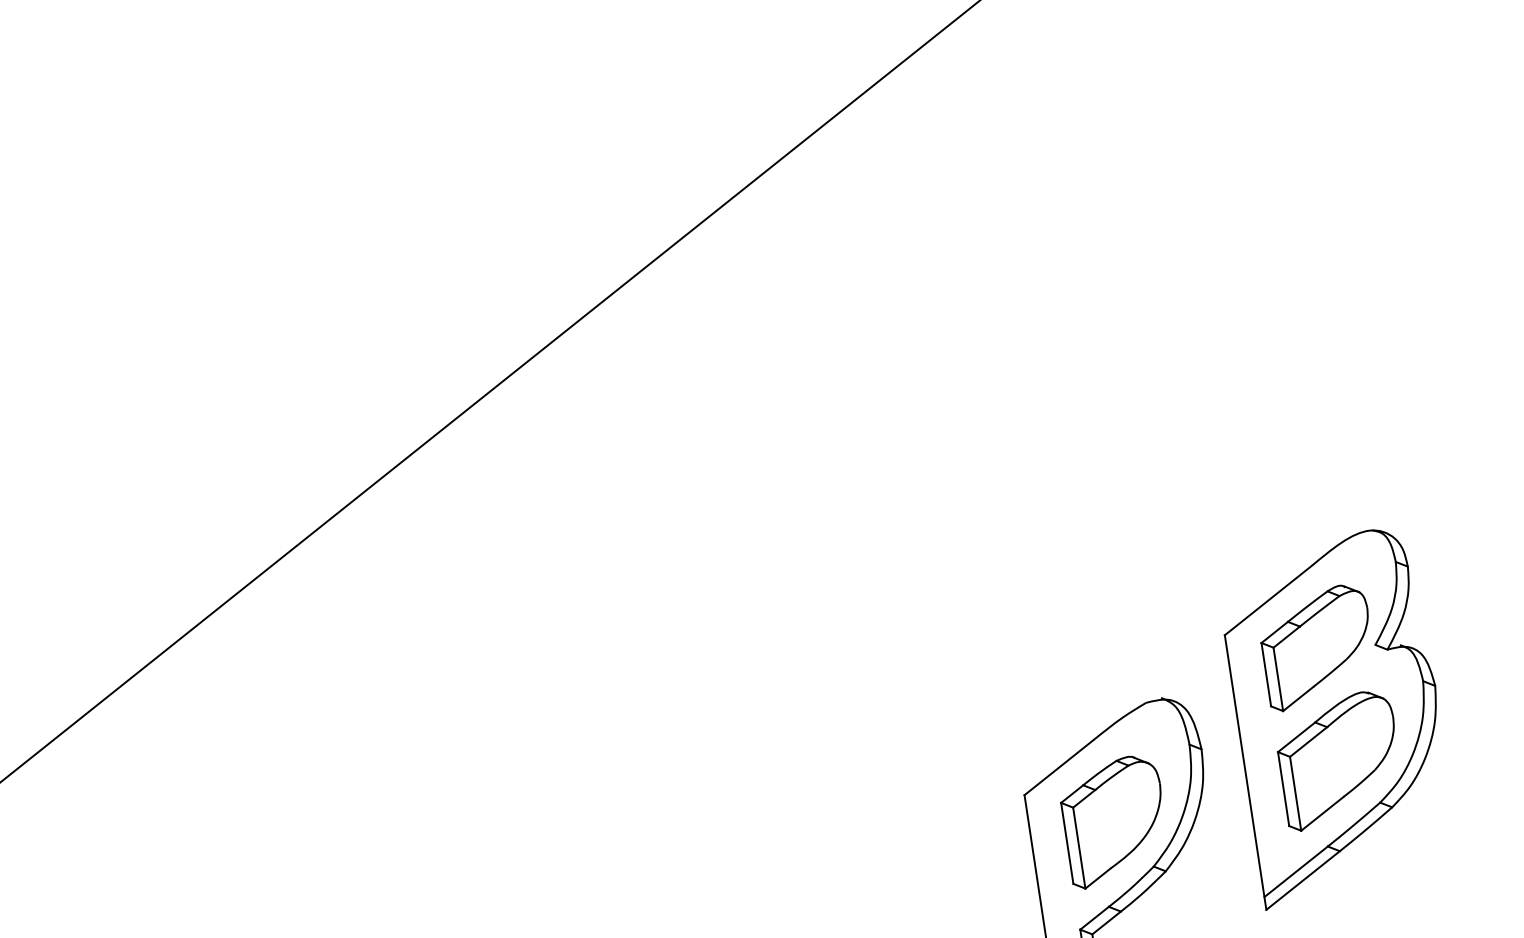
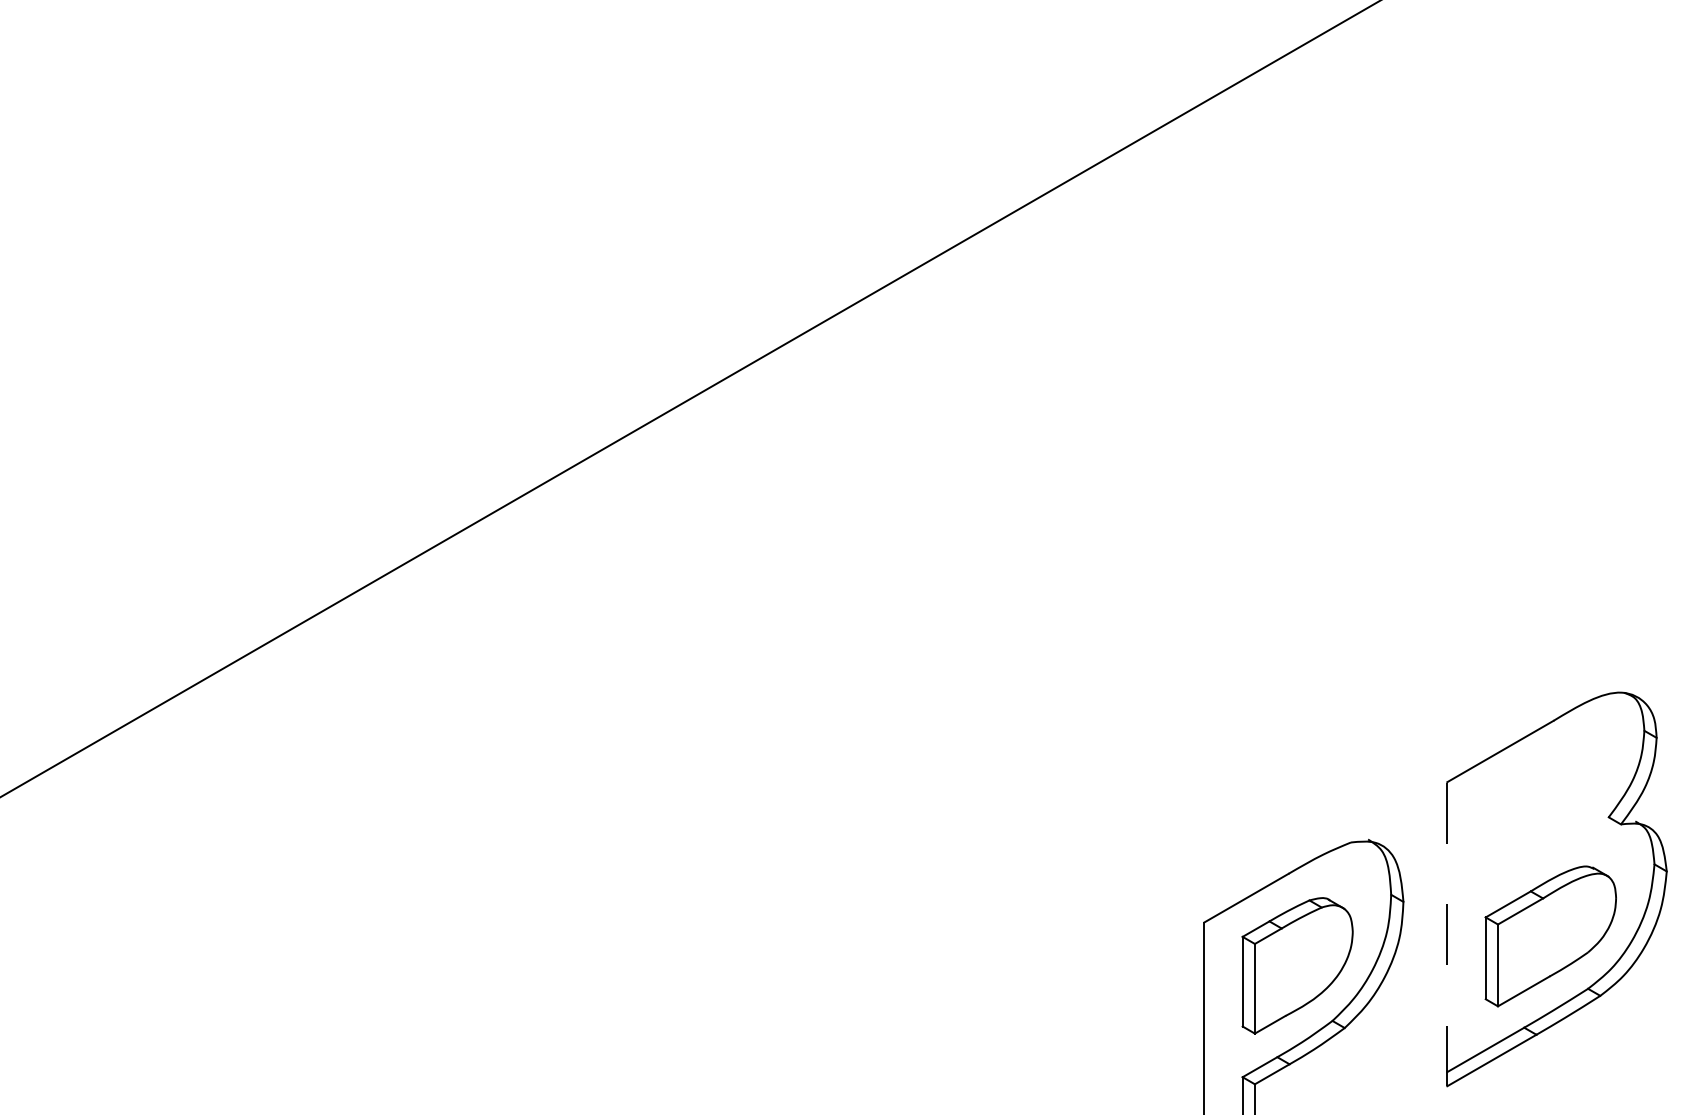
part: (1317, 647) -> (1545, 810), removed
line: (1245, 771) -> (1447, 933), solid -> dashed

